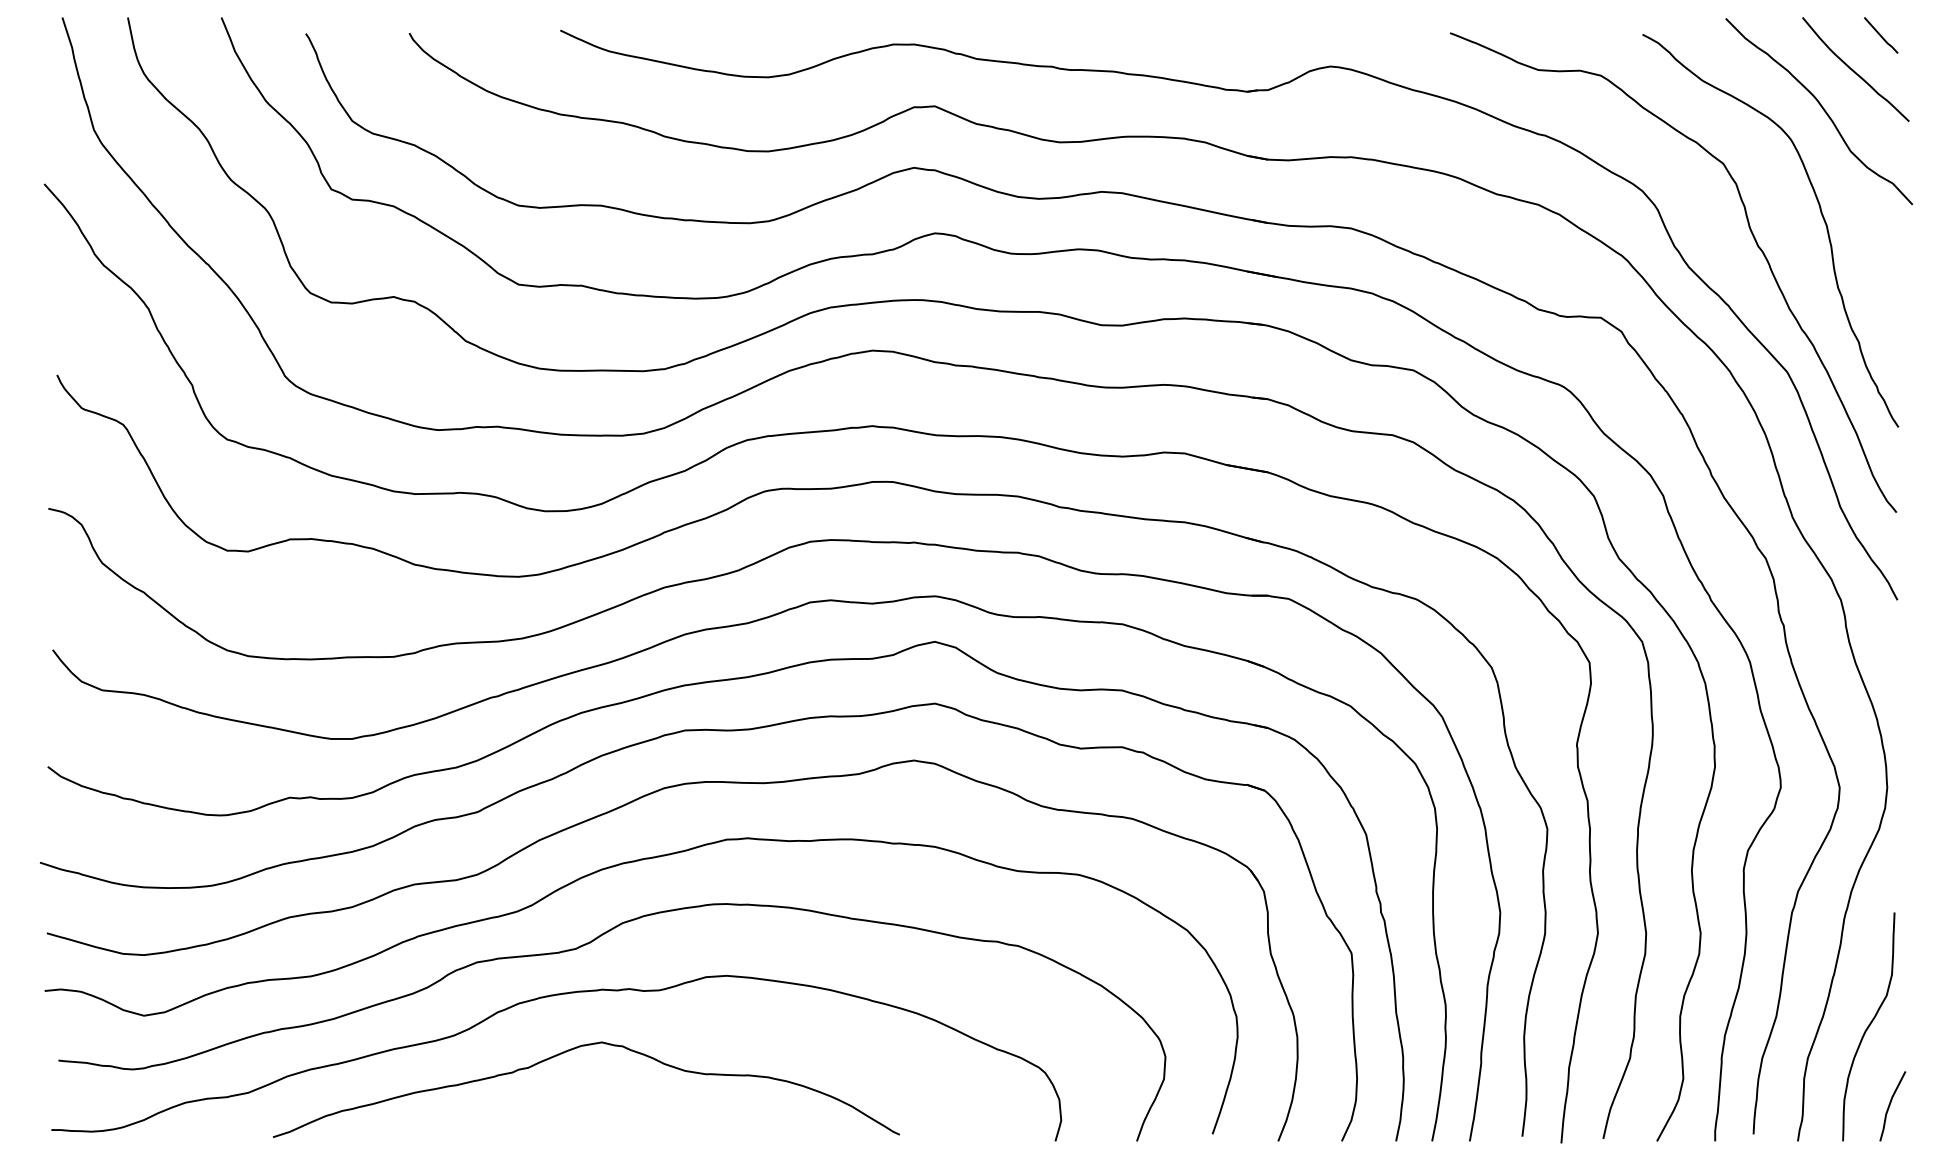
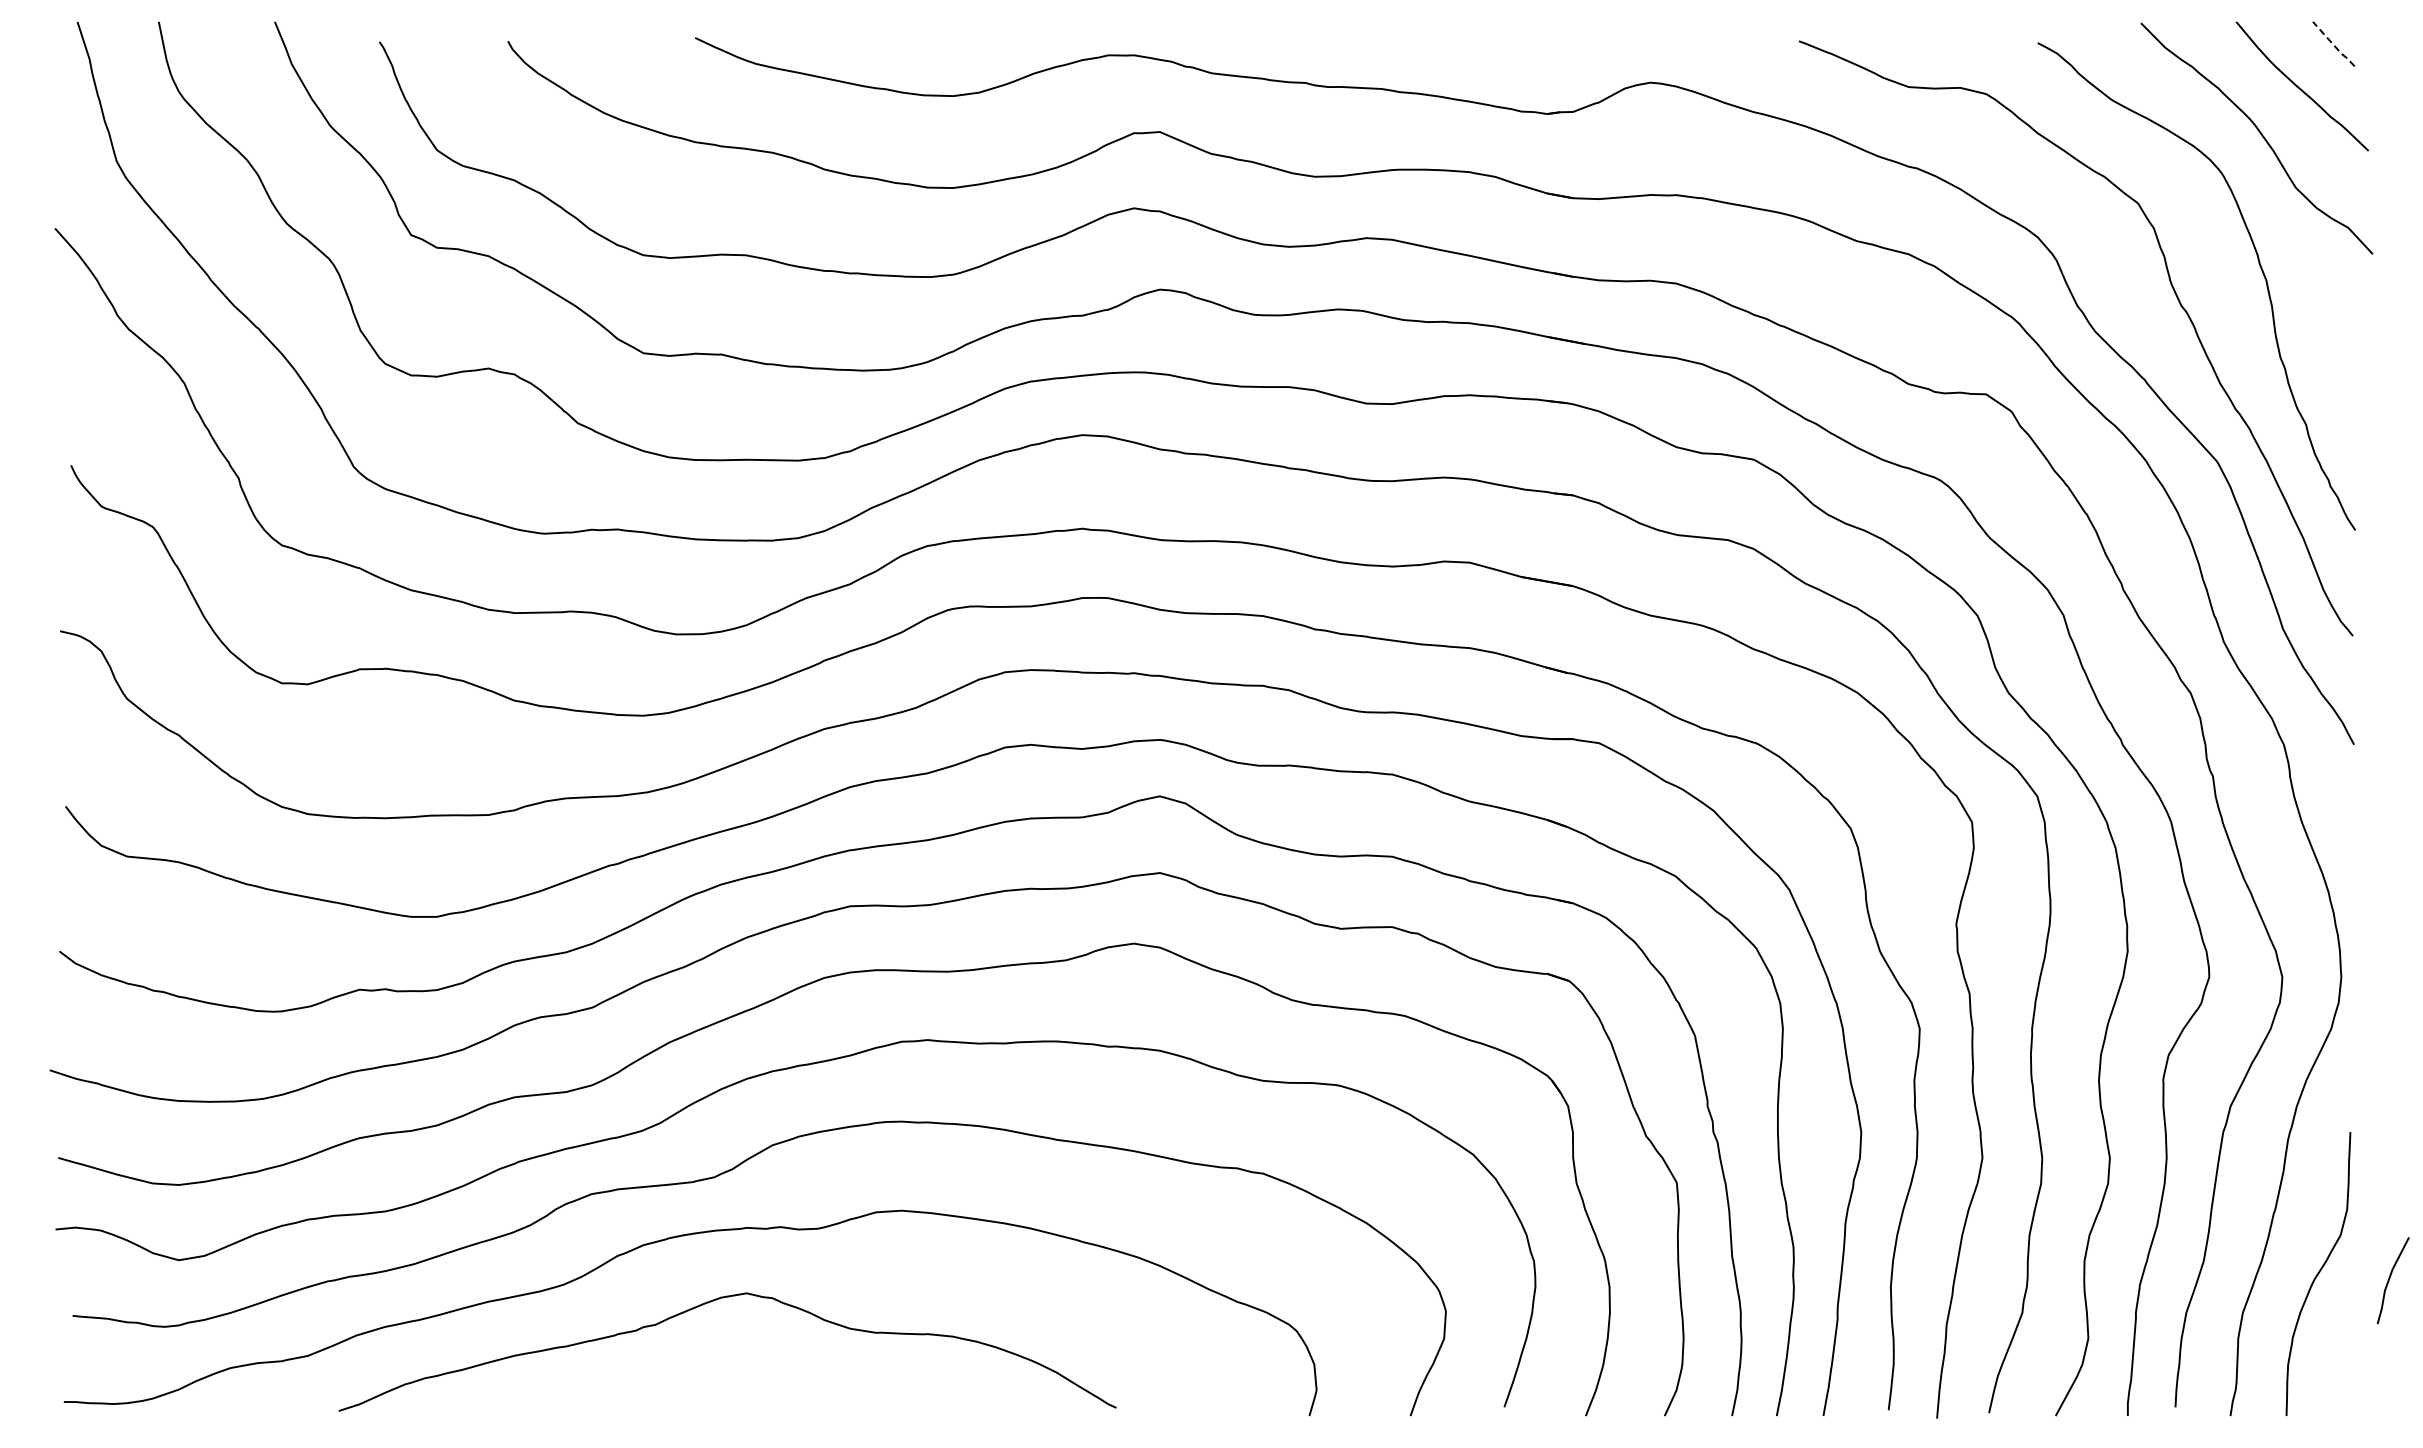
line: (1881, 36) -> (2334, 45), solid -> dashed
line: (1890, 1104) -> (2390, 1278), moved

